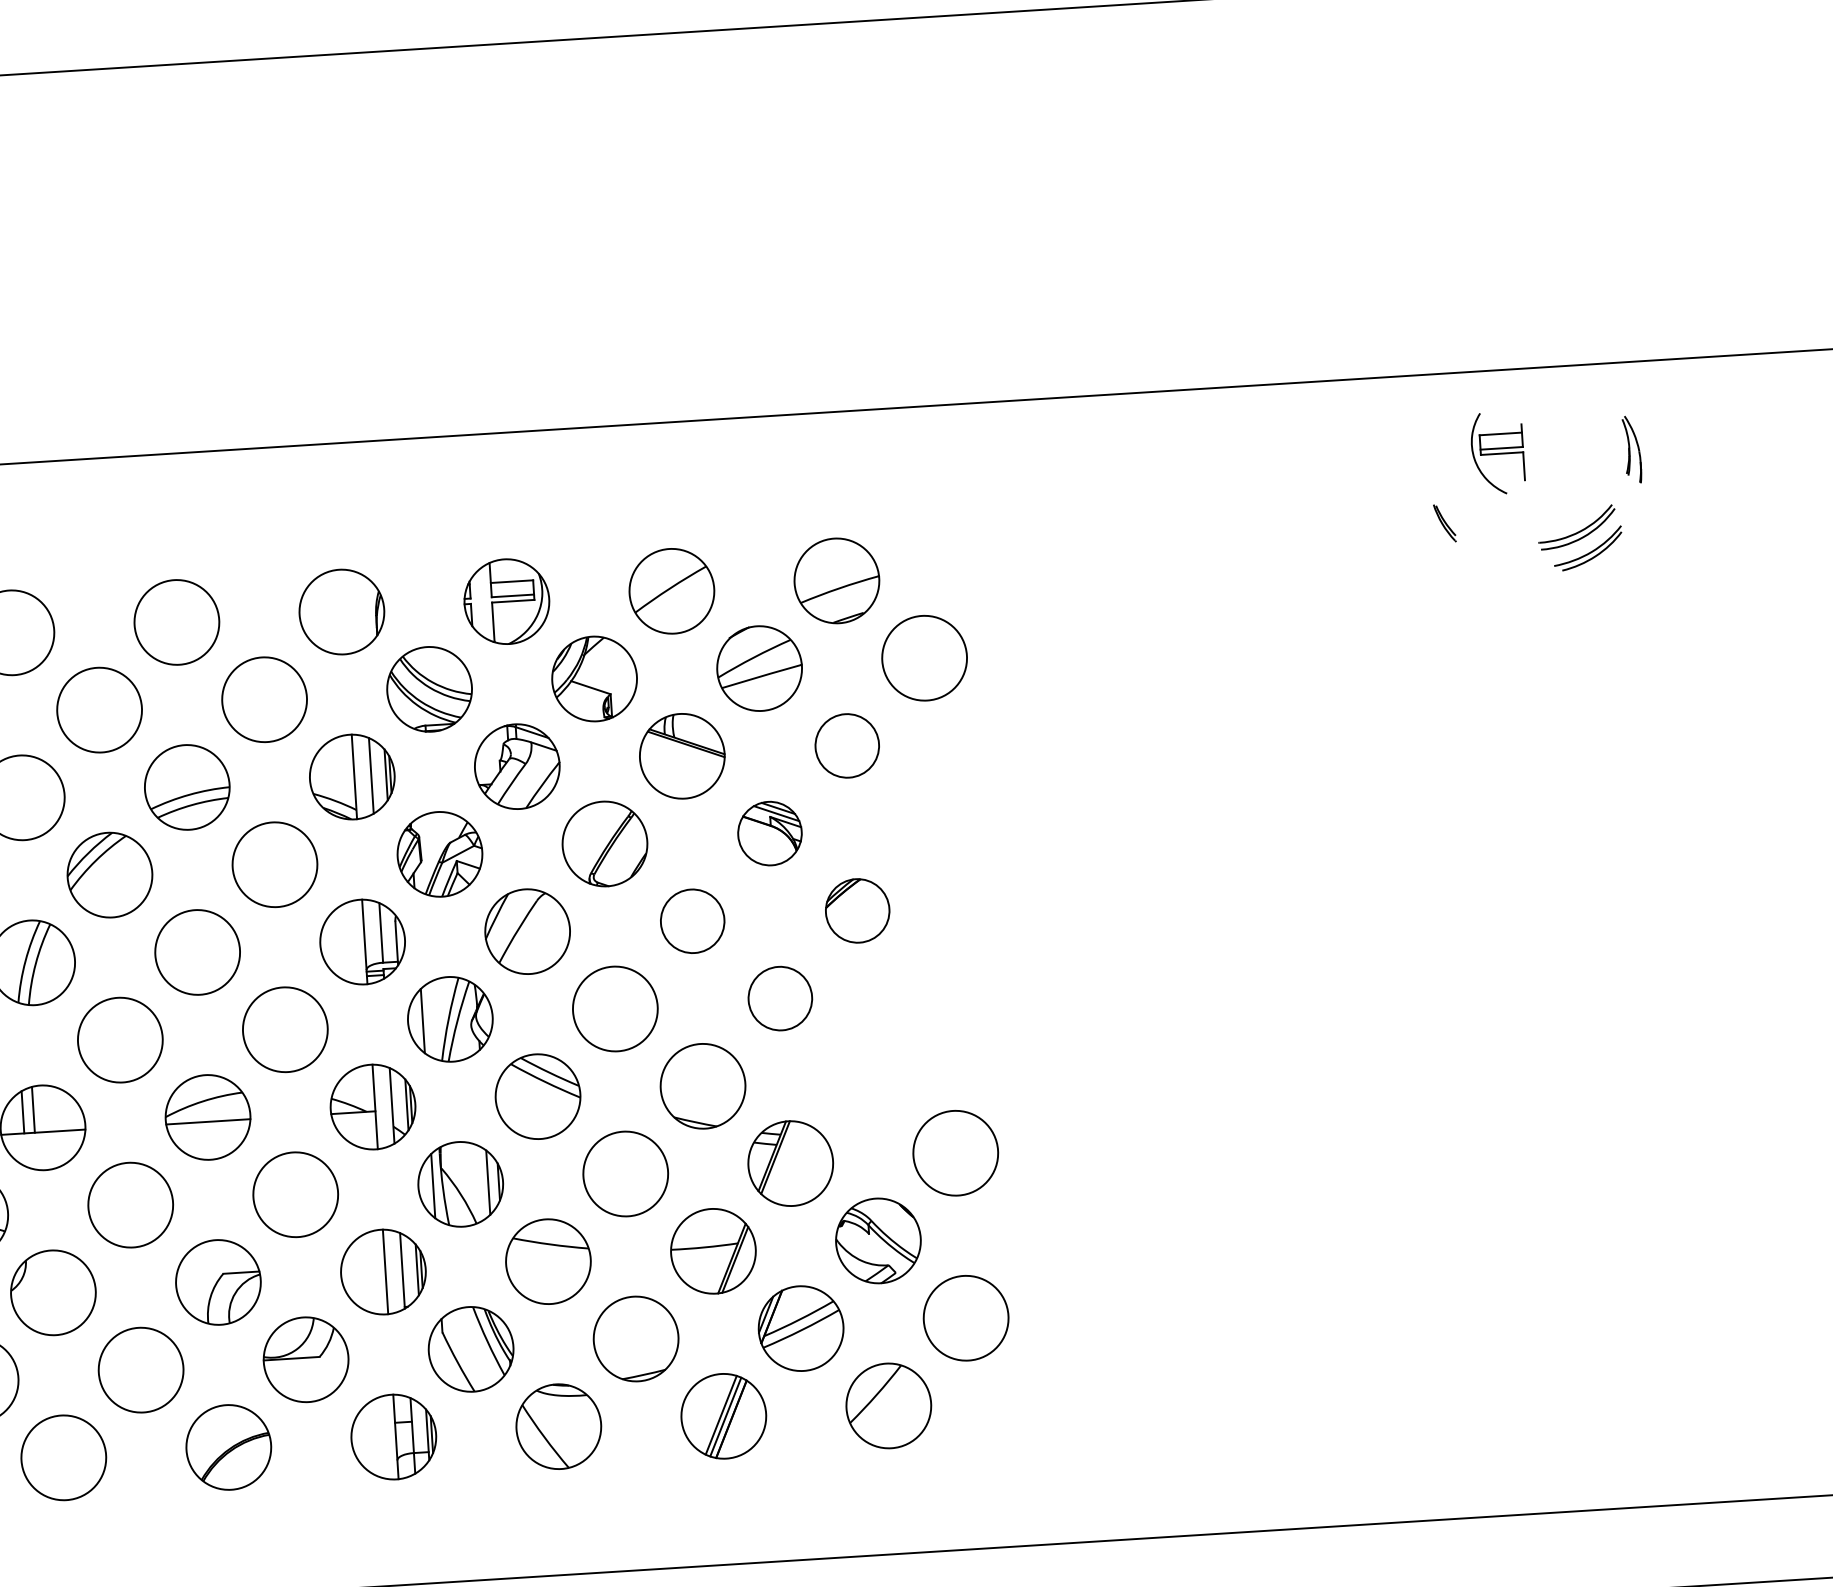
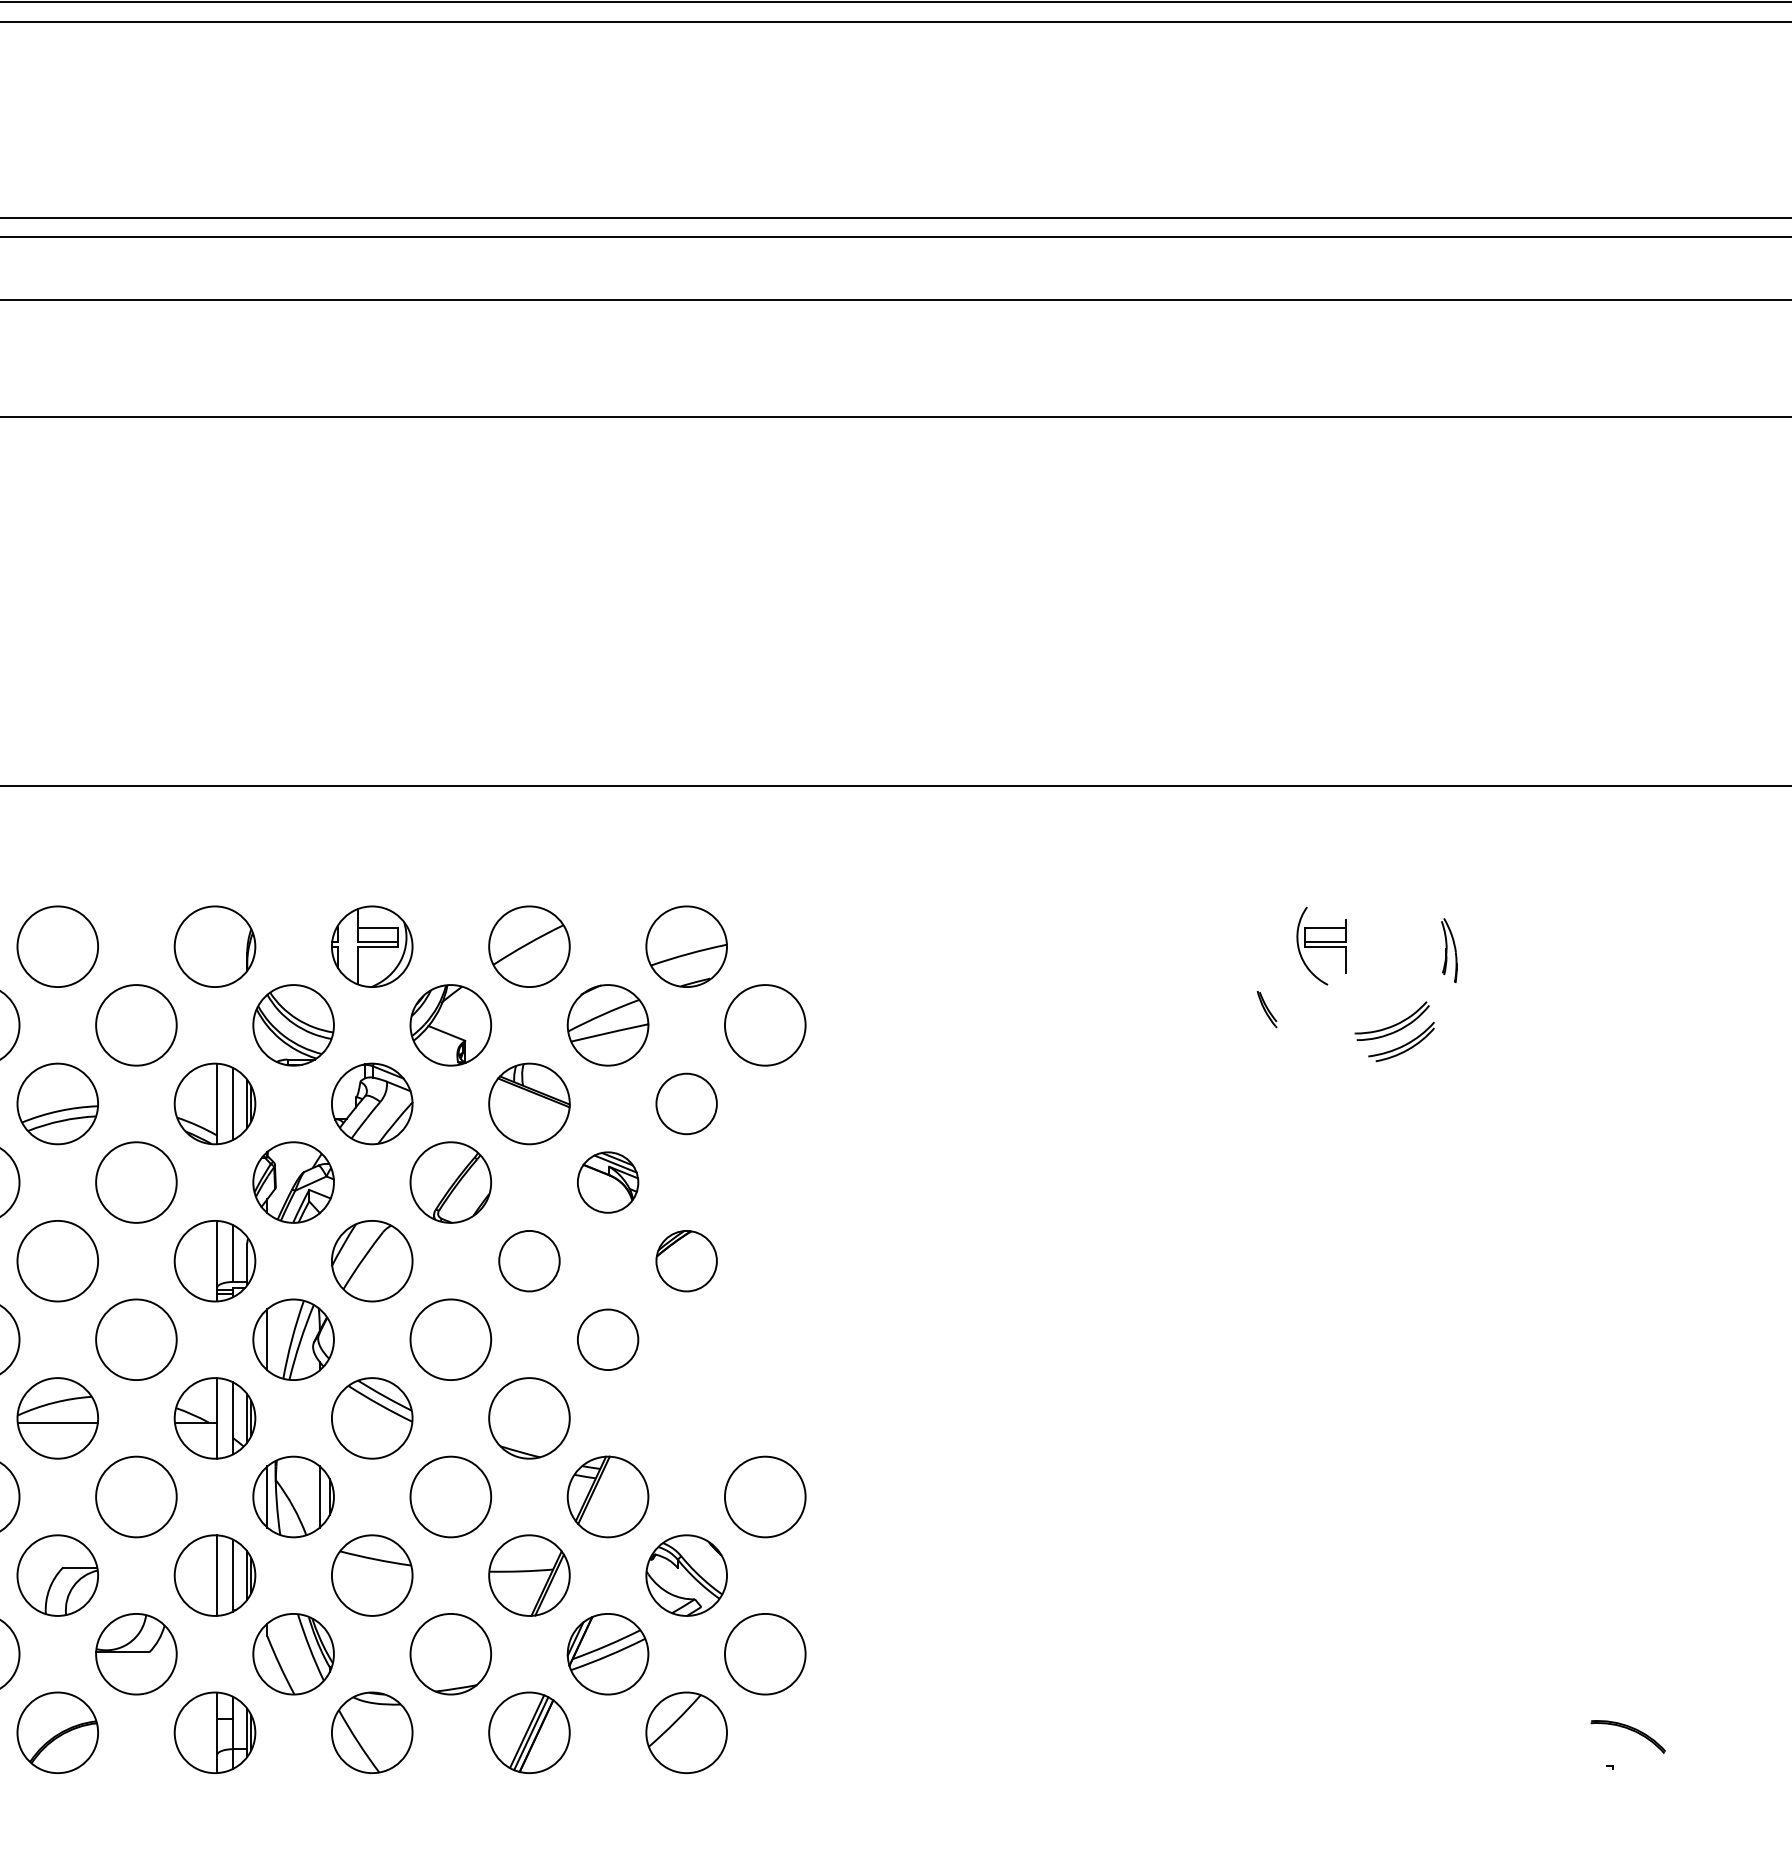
part: (1525, 480) -> (1346, 973), moved

